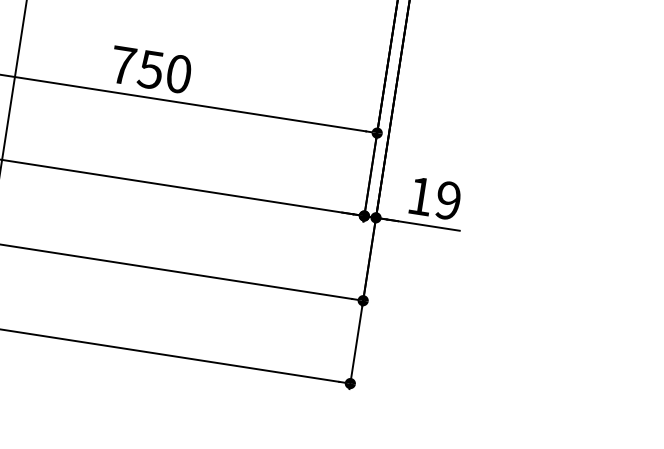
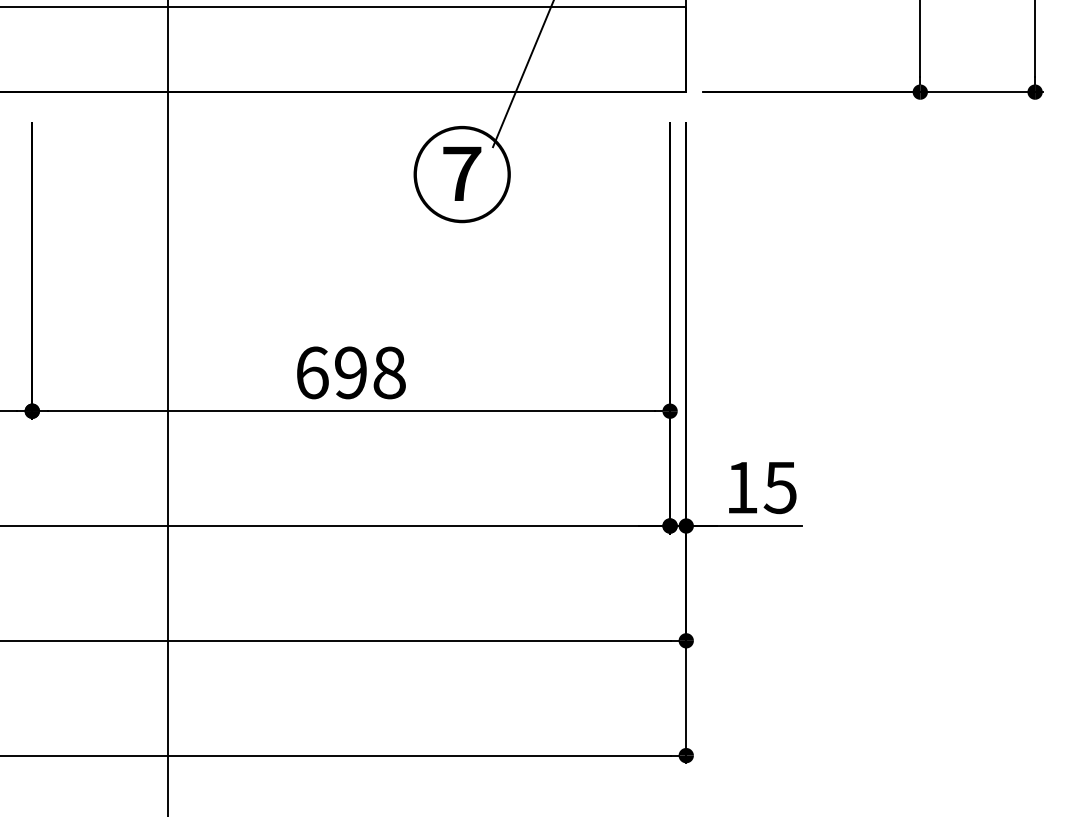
text: (150, 69) -> (350, 372), 750 -> 698
text: (447, 200) -> (779, 487), 19 -> 15

